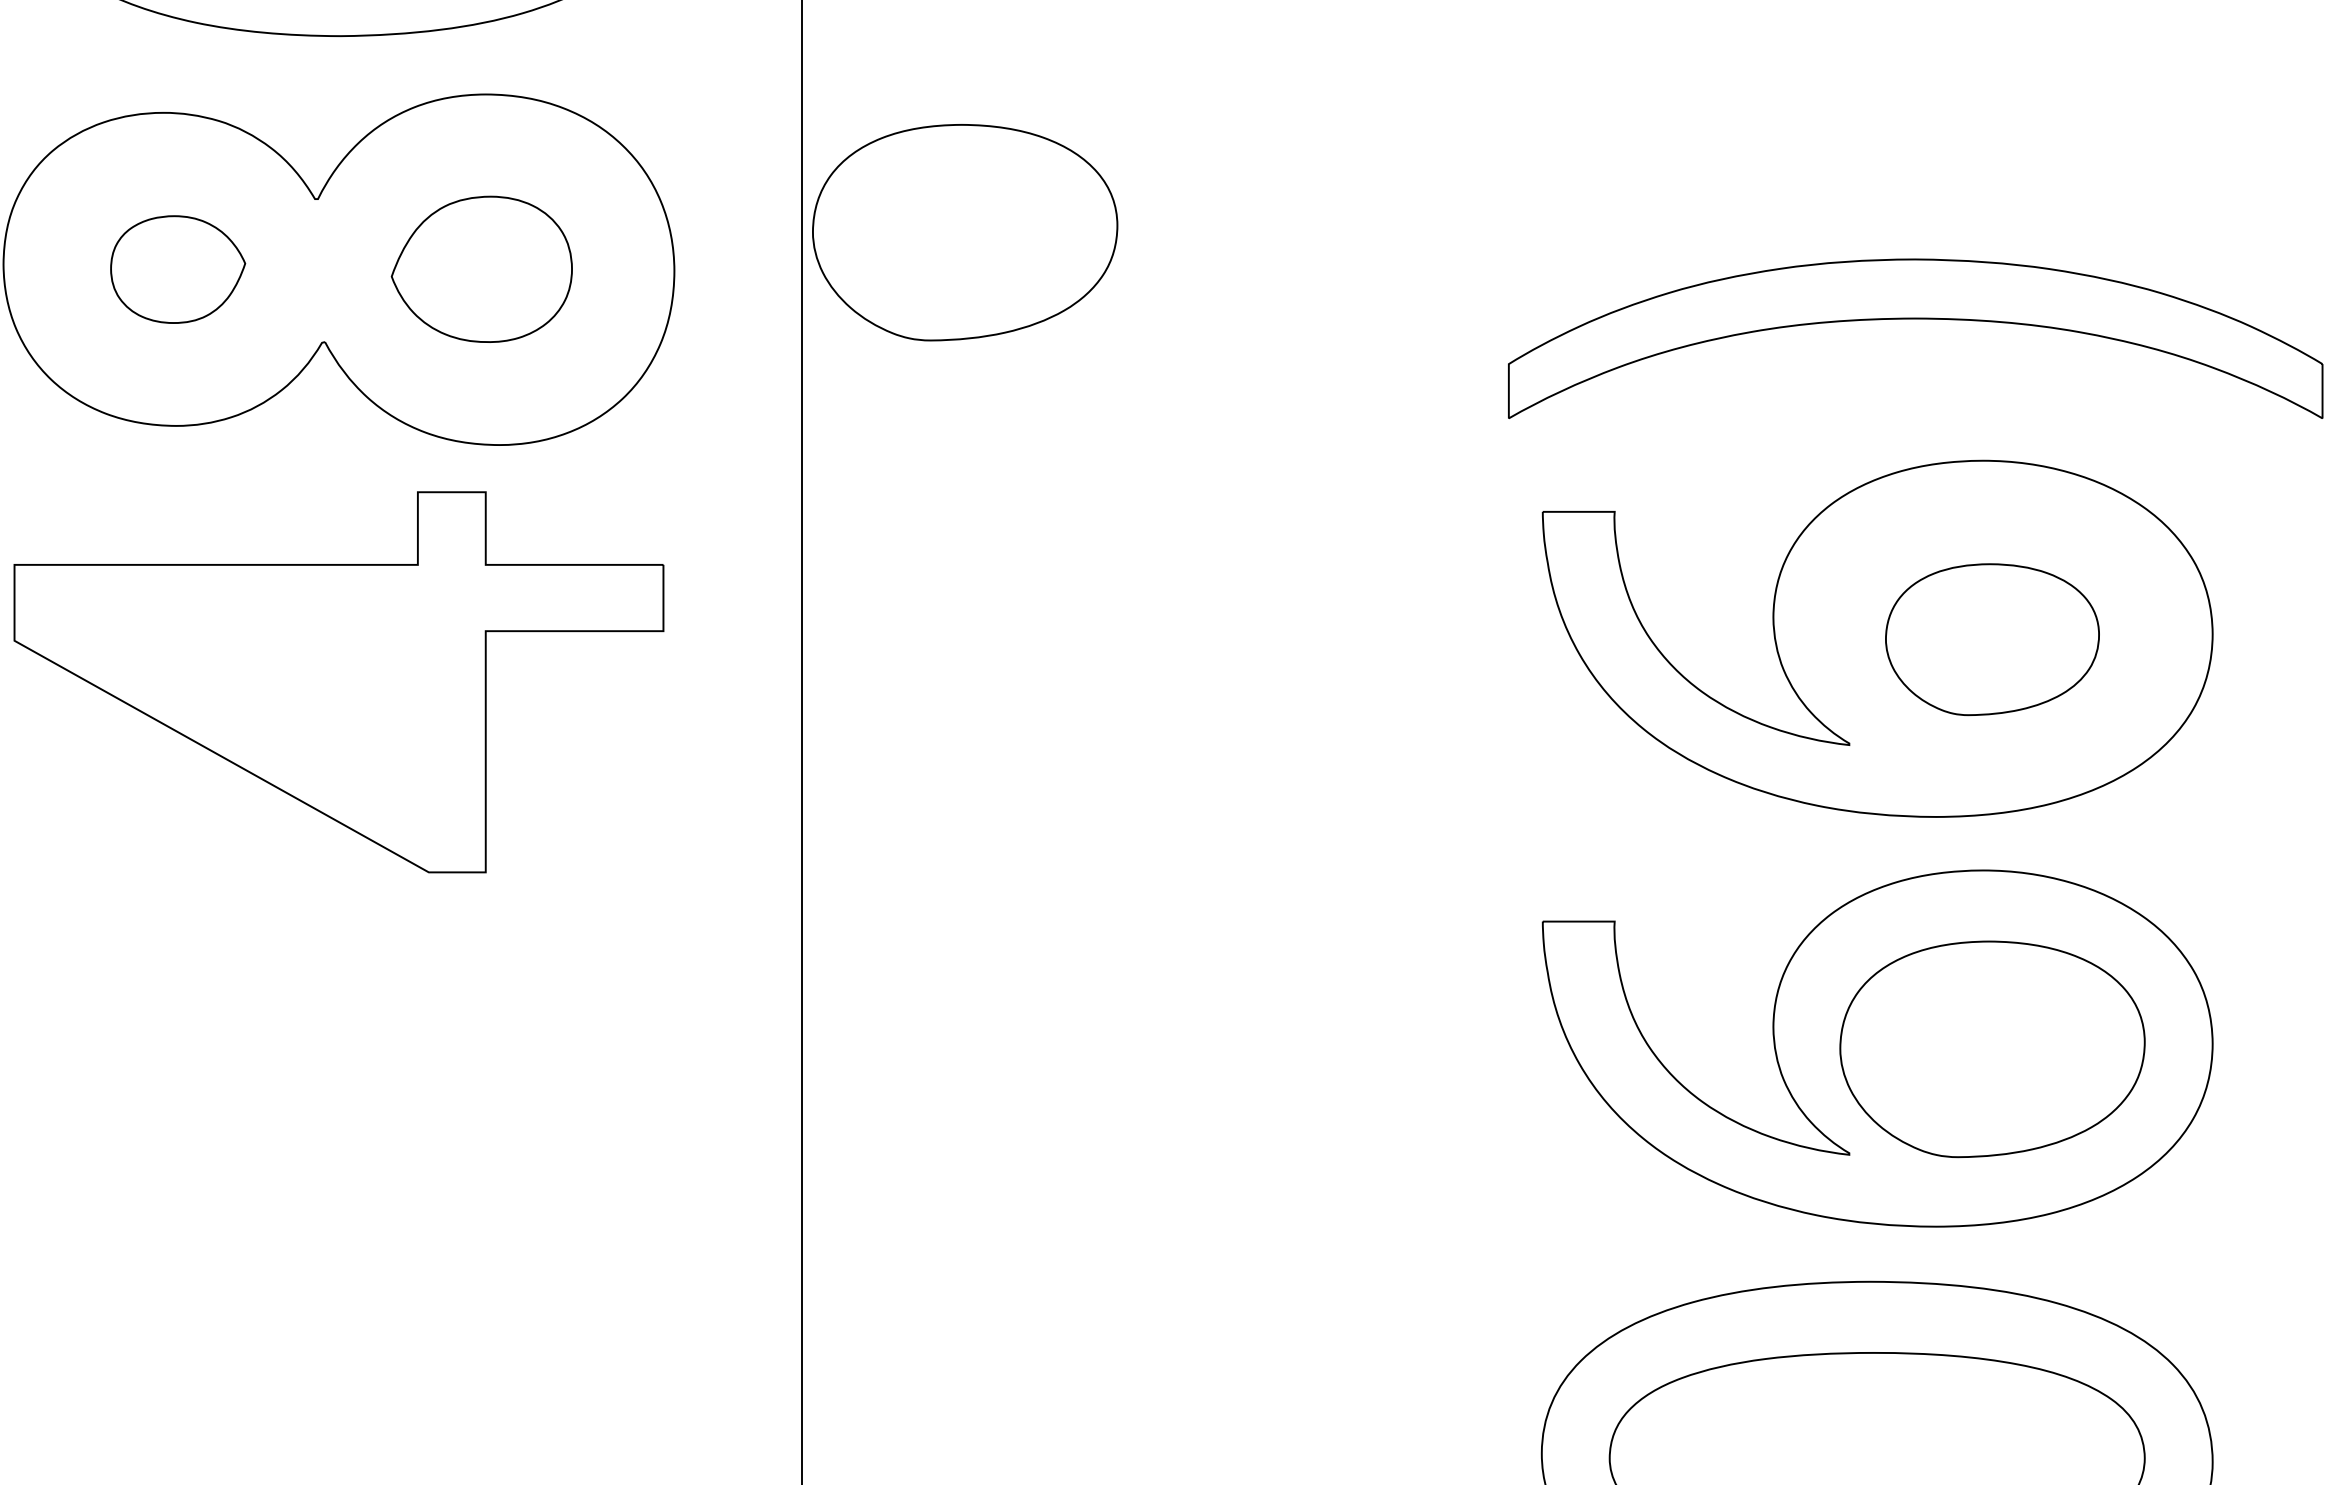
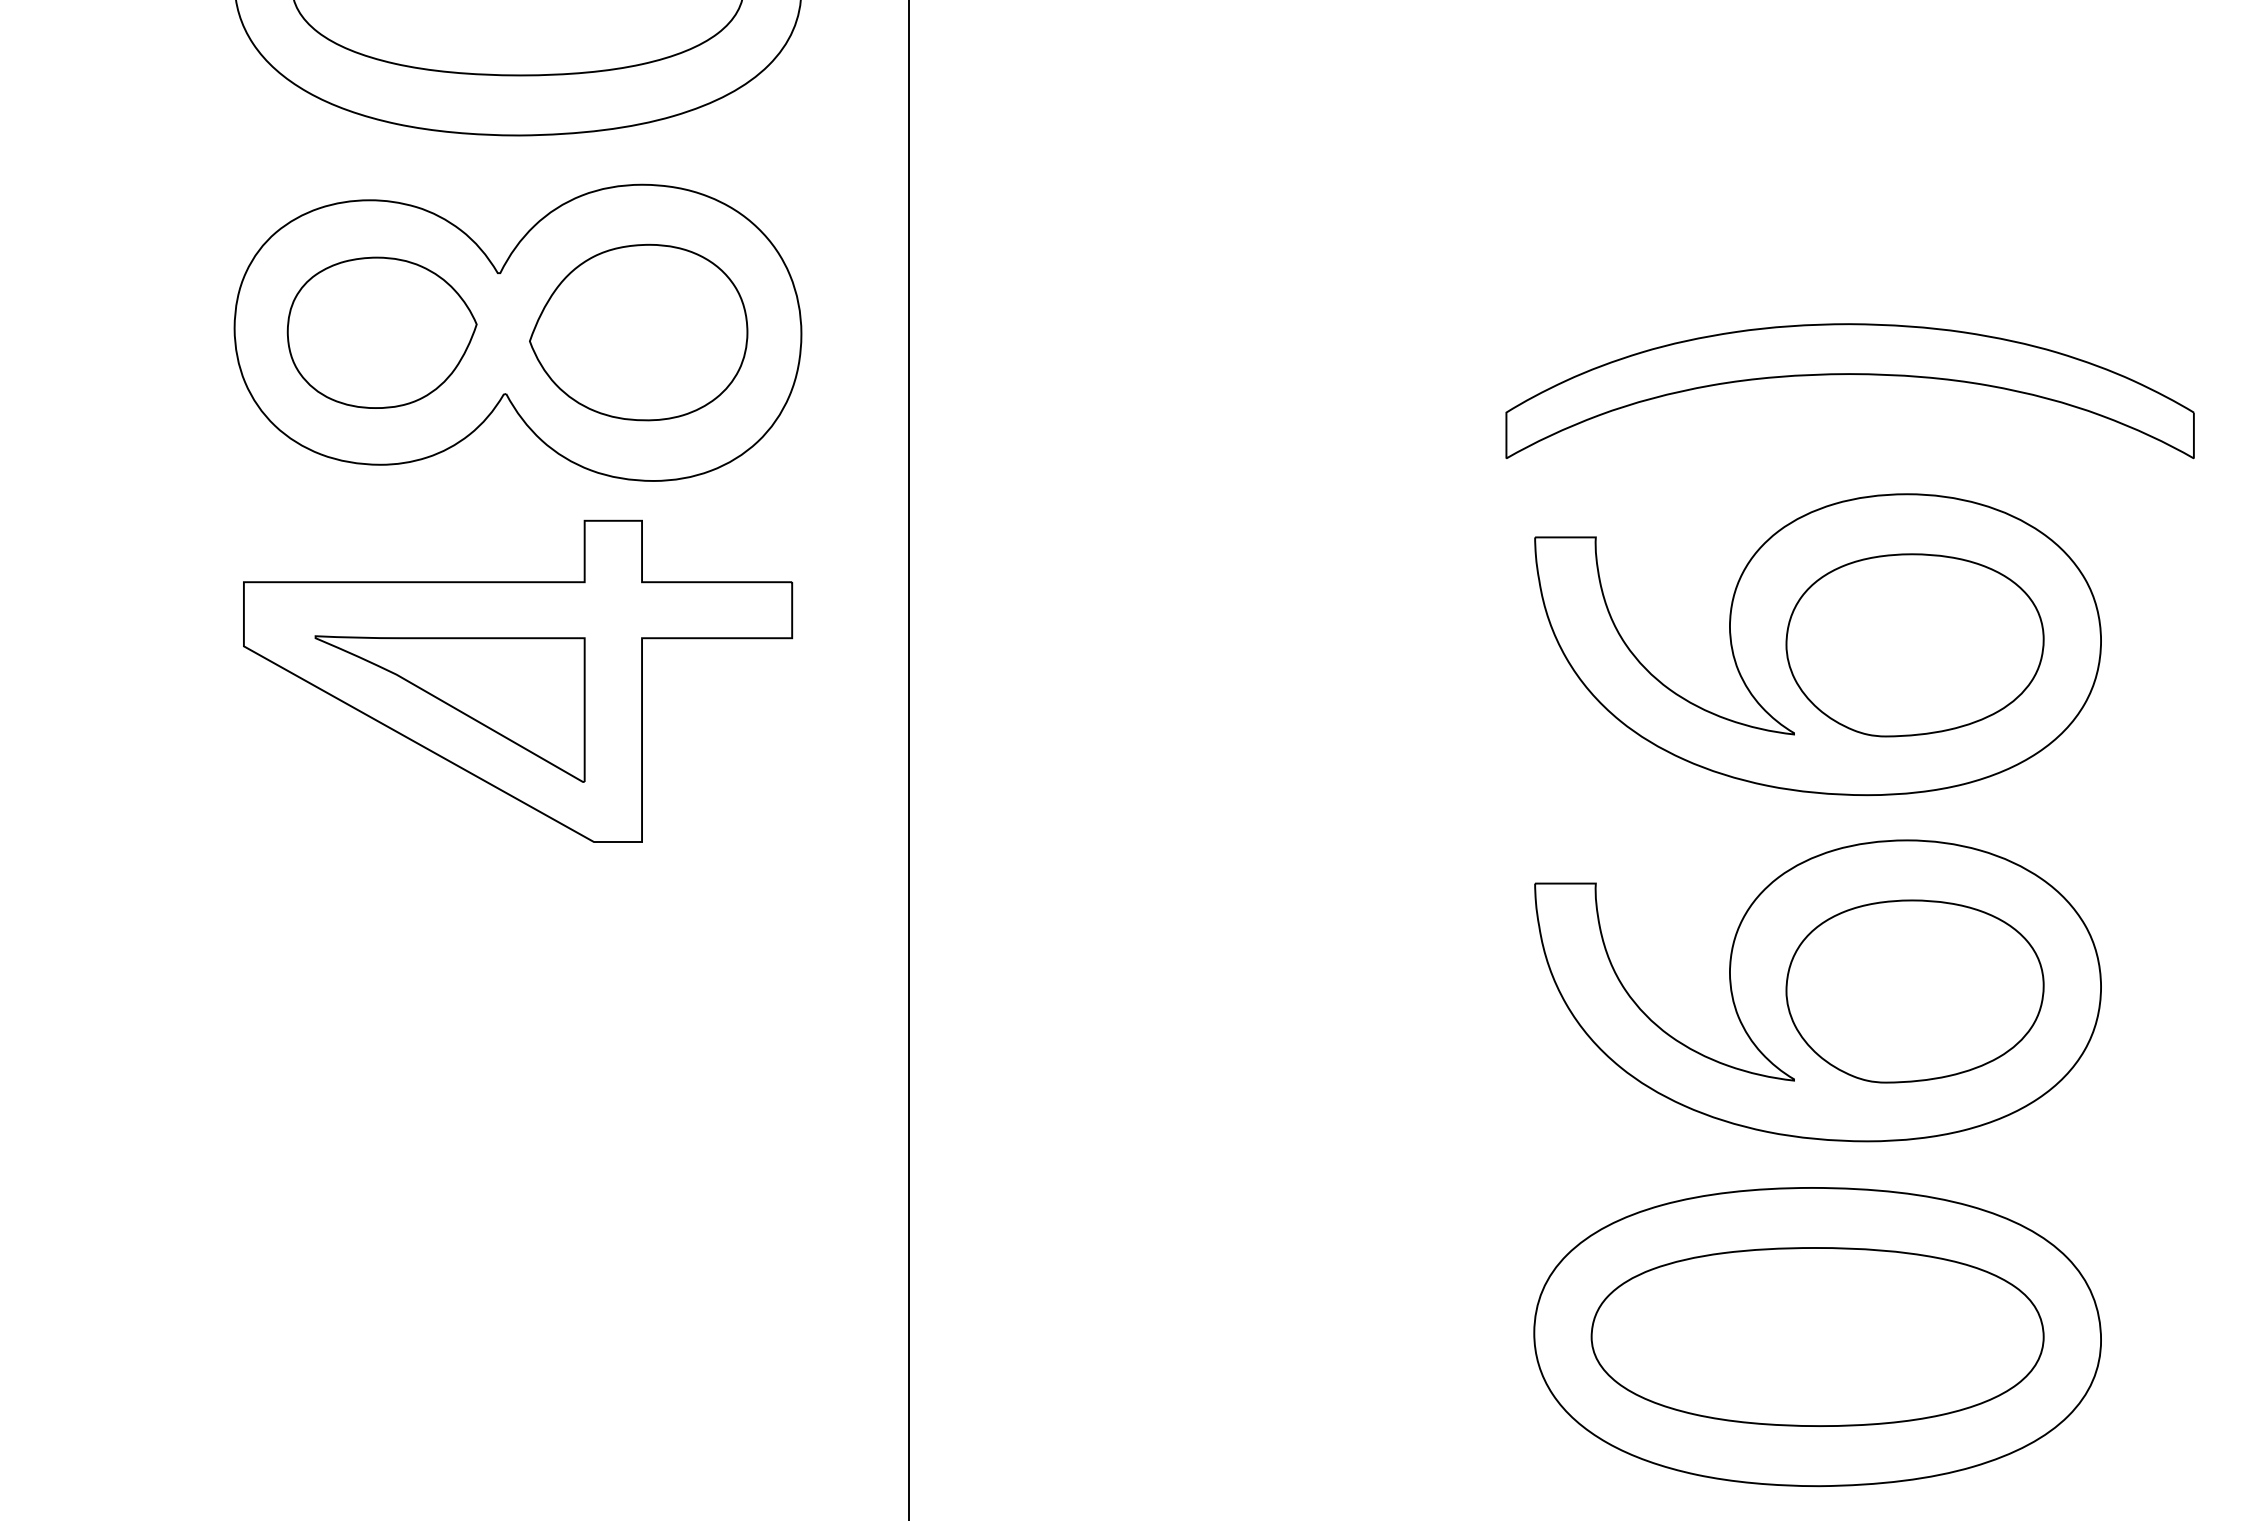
part: (964, 232) -> (1046, 301), removed
part: (177, 269) -> (381, 332), size x1.67
part: (481, 269) -> (638, 332), size x1.43
part: (1991, 639) -> (1914, 645), size x1.43
part: (257, 714) -> (449, 708), added

